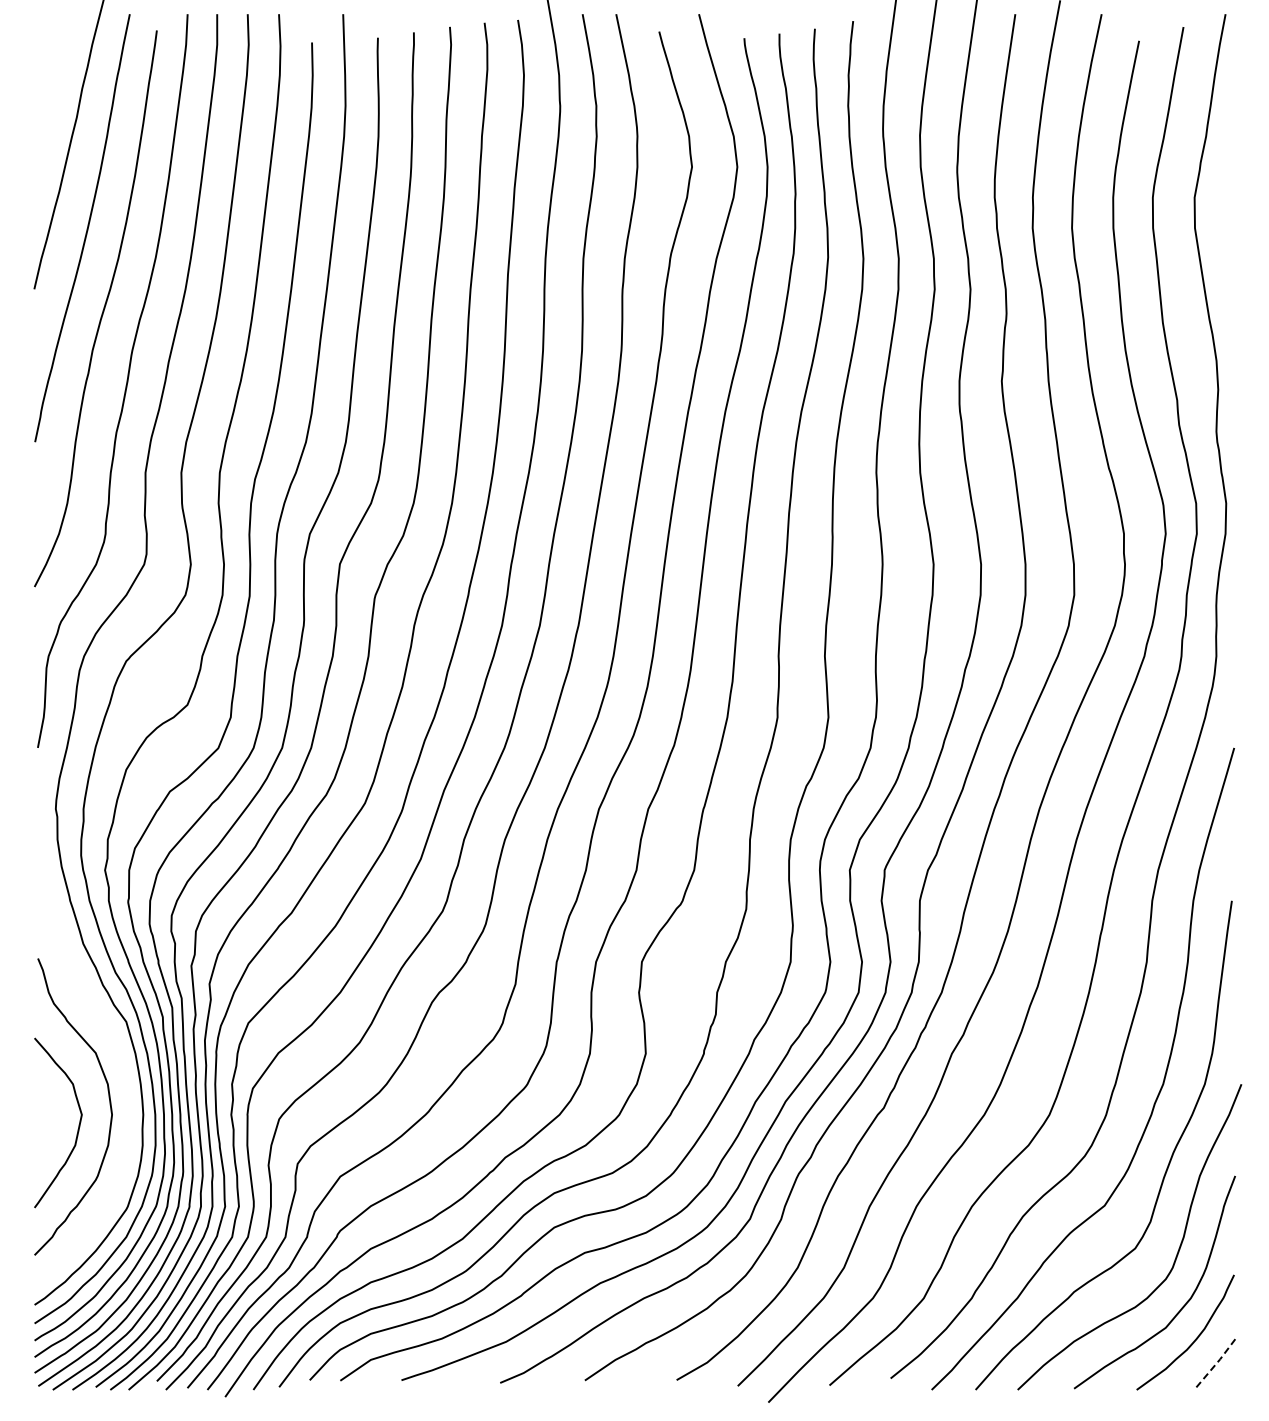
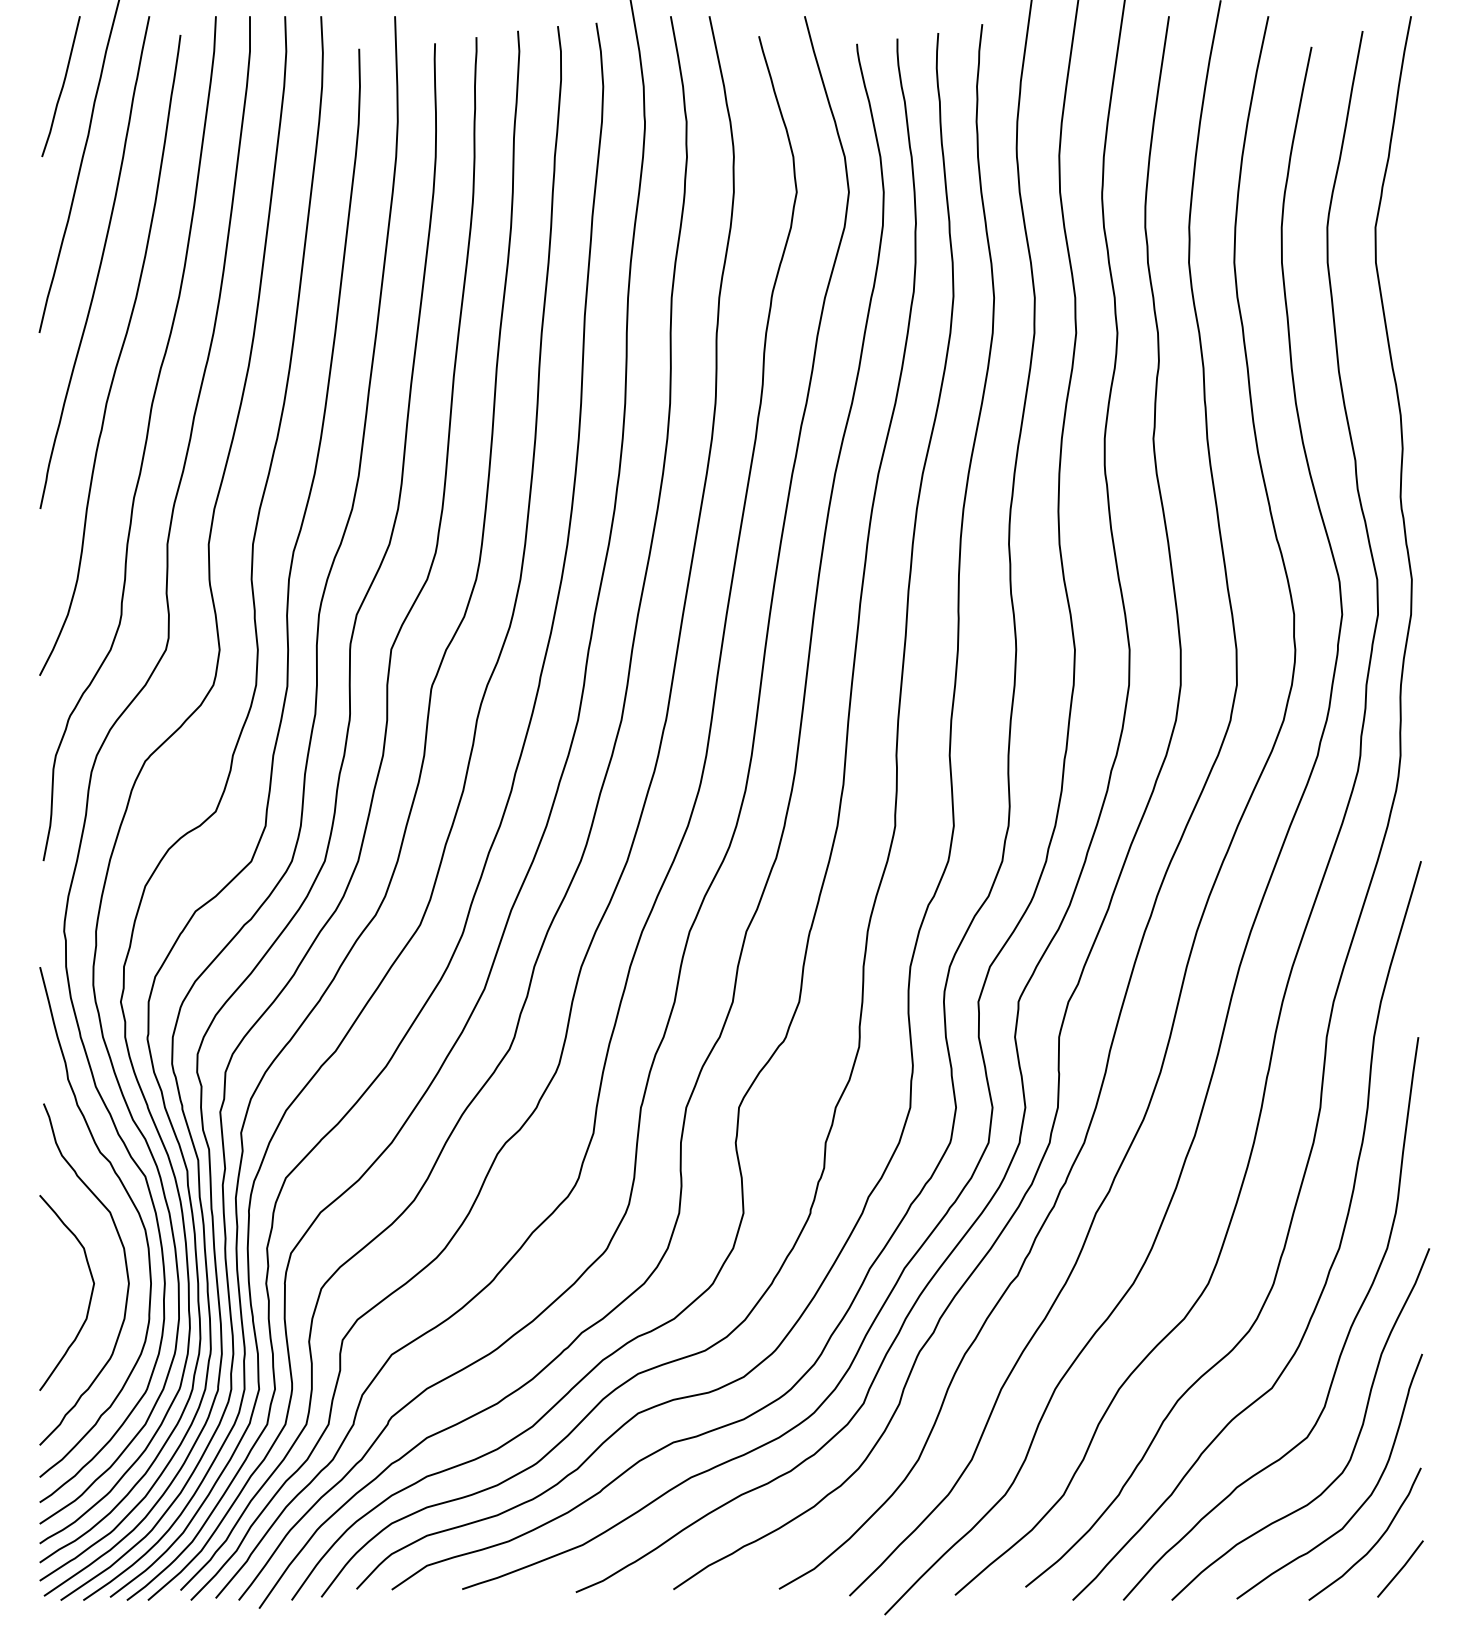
curve: (53, 75) -> (61, 86), added
curve: (112, 1041) -> (129, 1199), added
line: (1217, 1362) -> (1401, 1568), dashed -> solid

